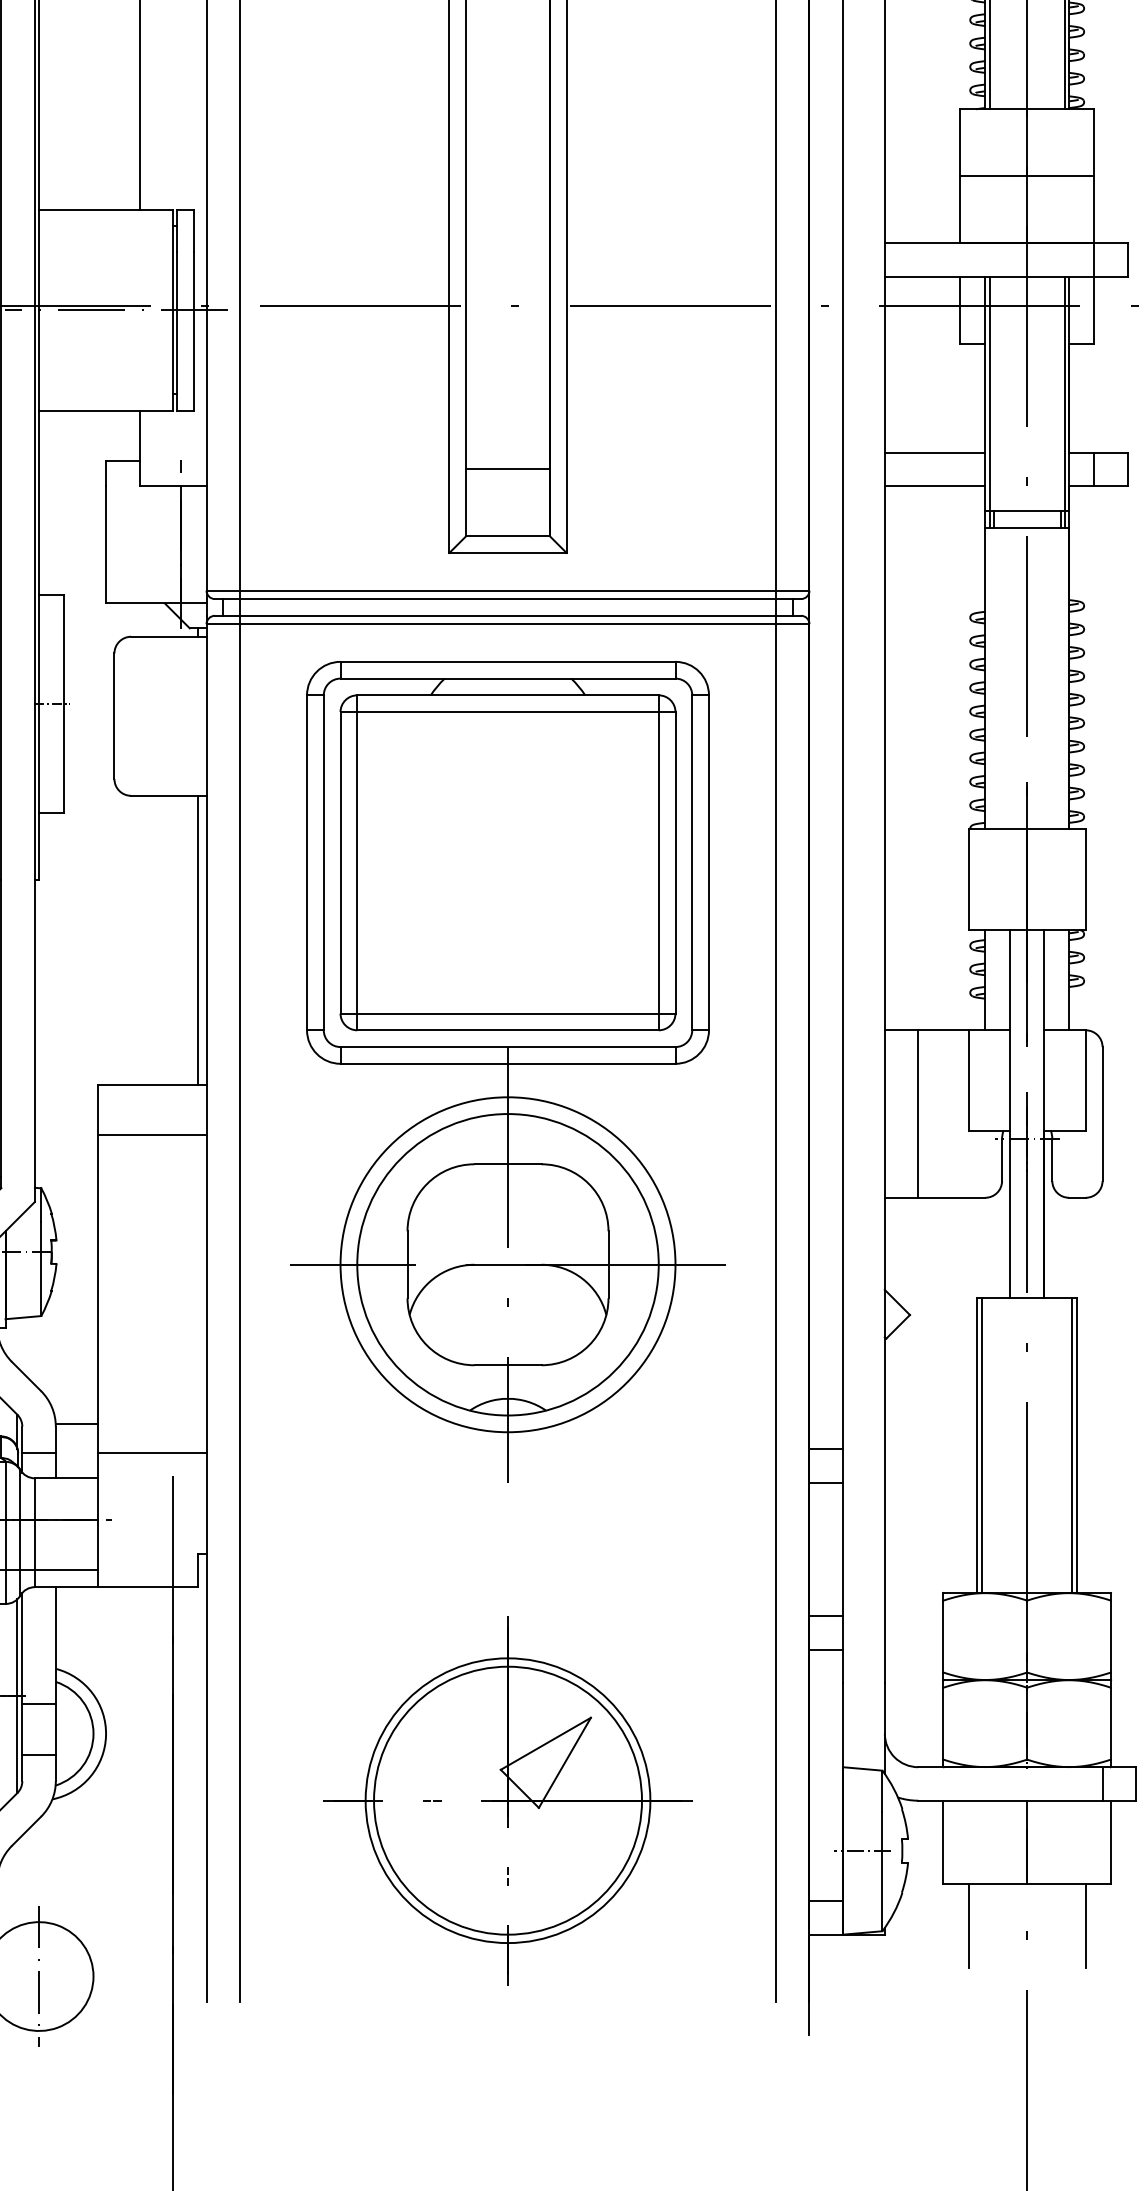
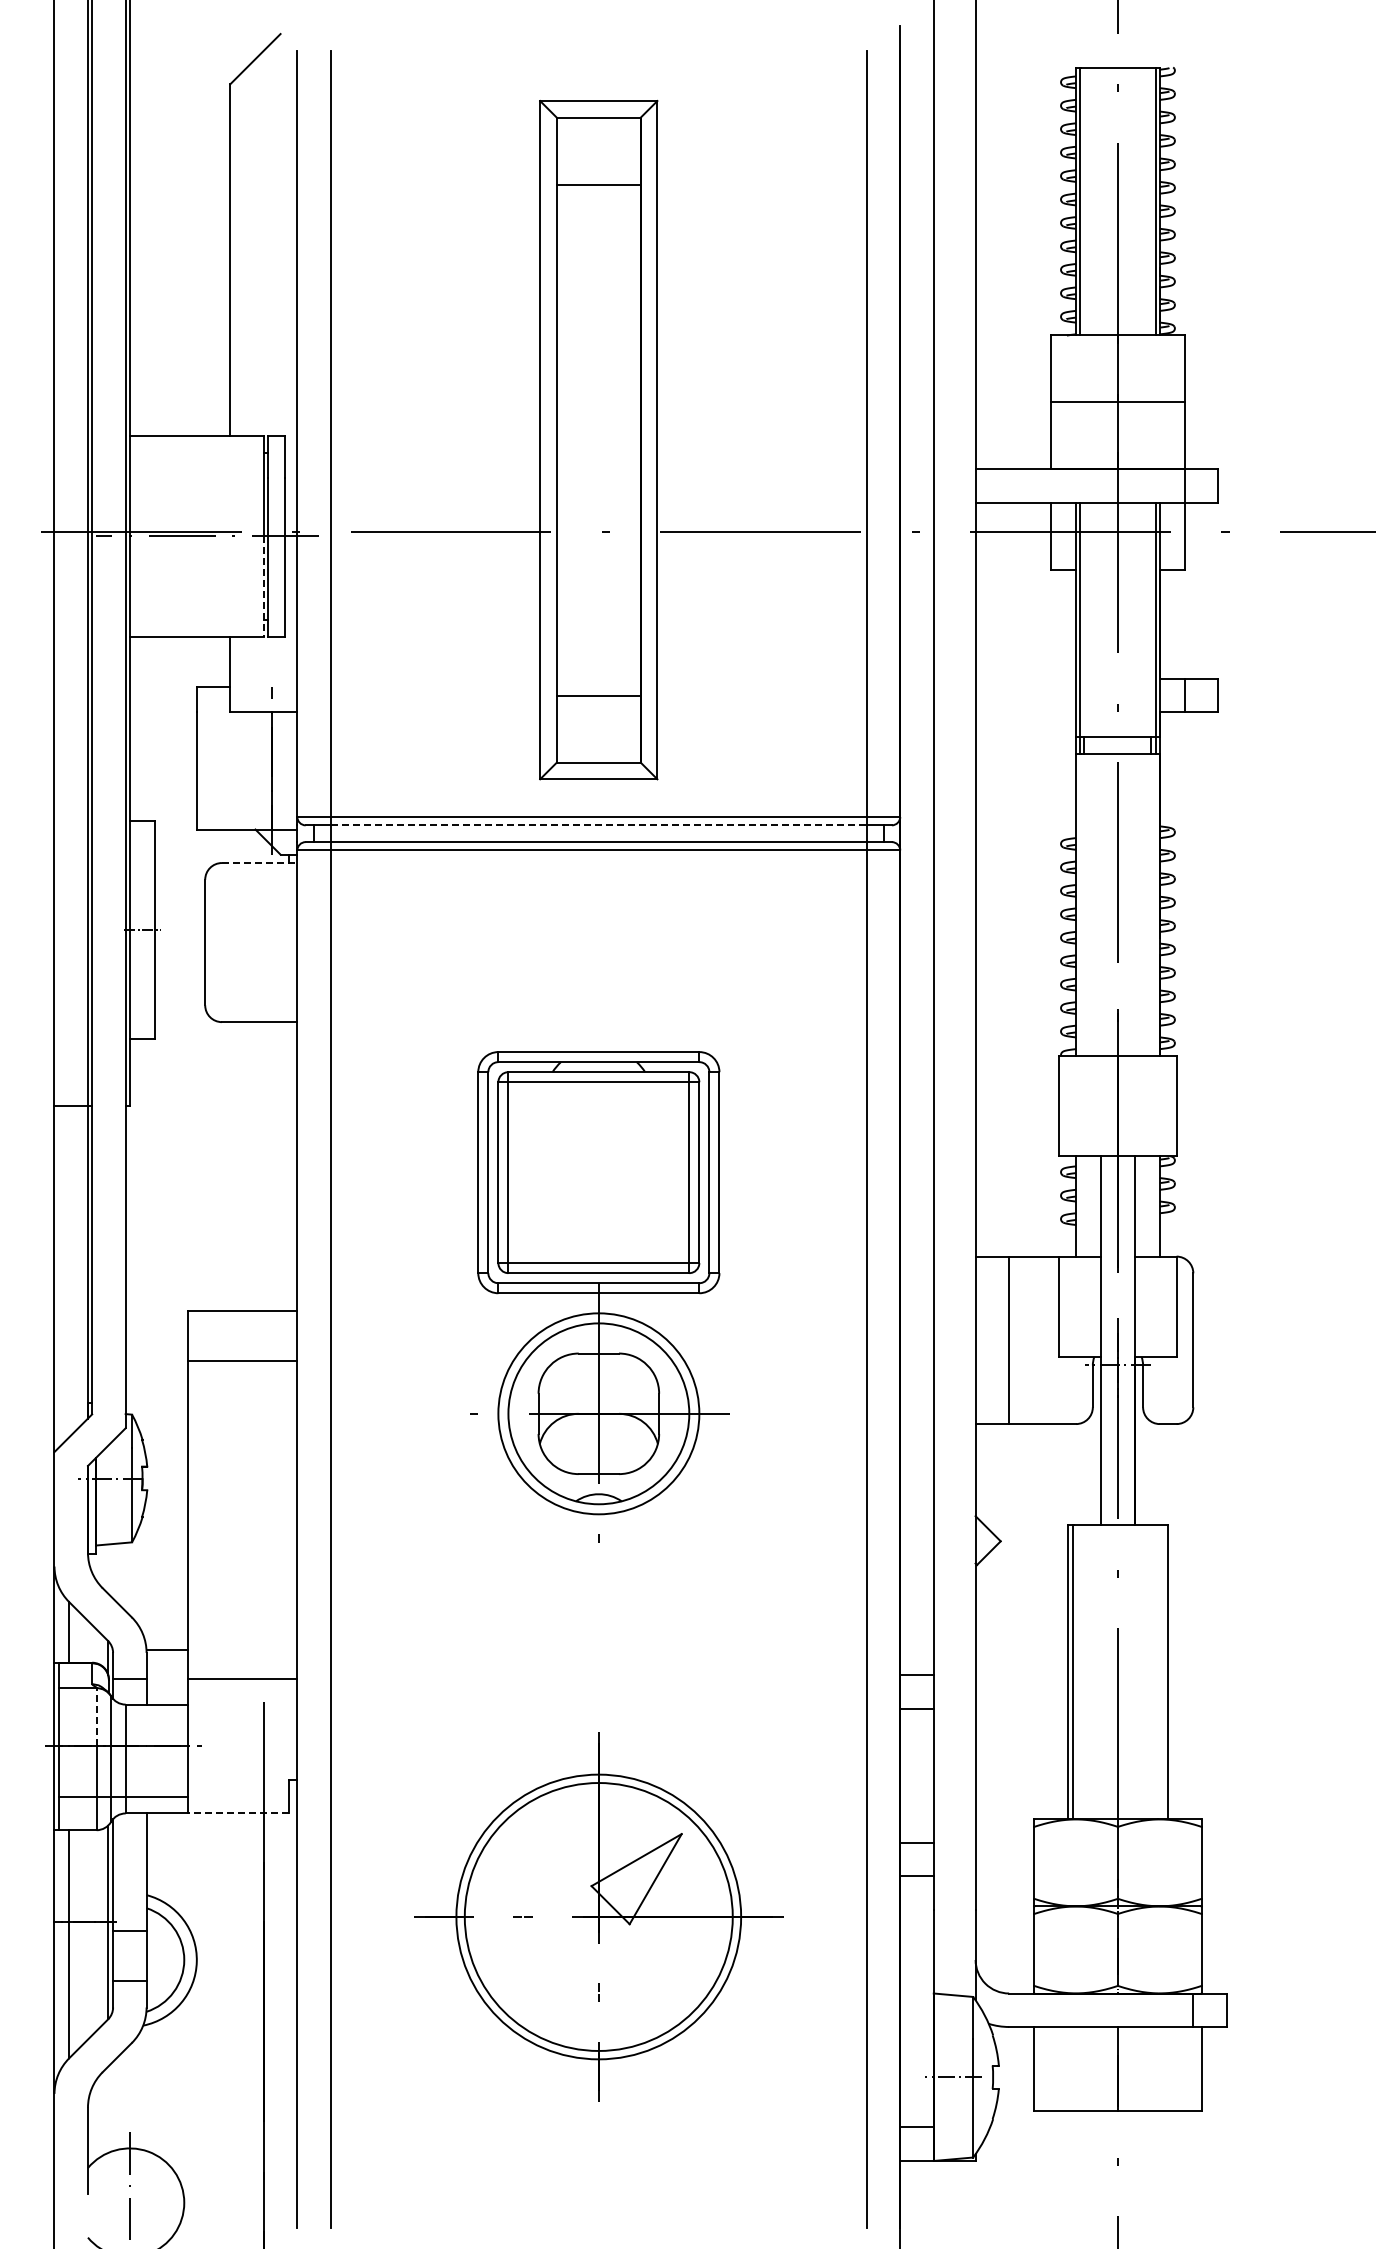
line: (172, 361) -> (263, 587), solid -> dashed
line: (934, 452) -> (1025, 678), removed
line: (934, 486) -> (1025, 712), removed
line: (507, 599) -> (598, 825), solid -> dashed
line: (168, 637) -> (259, 863), solid -> dashed
line: (197, 940) -> (288, 1166), removed
part: (507, 1071) -> (598, 1297), size x0.6
line: (1072, 1445) -> (1163, 1671), removed
line: (5, 1490) -> (96, 1716), solid -> dashed
line: (147, 1587) -> (238, 1813), solid -> dashed
part: (507, 1800) -> (598, 1916), moved
line: (968, 1926) -> (1059, 2152), removed
line: (1085, 1926) -> (1176, 2152), removed

